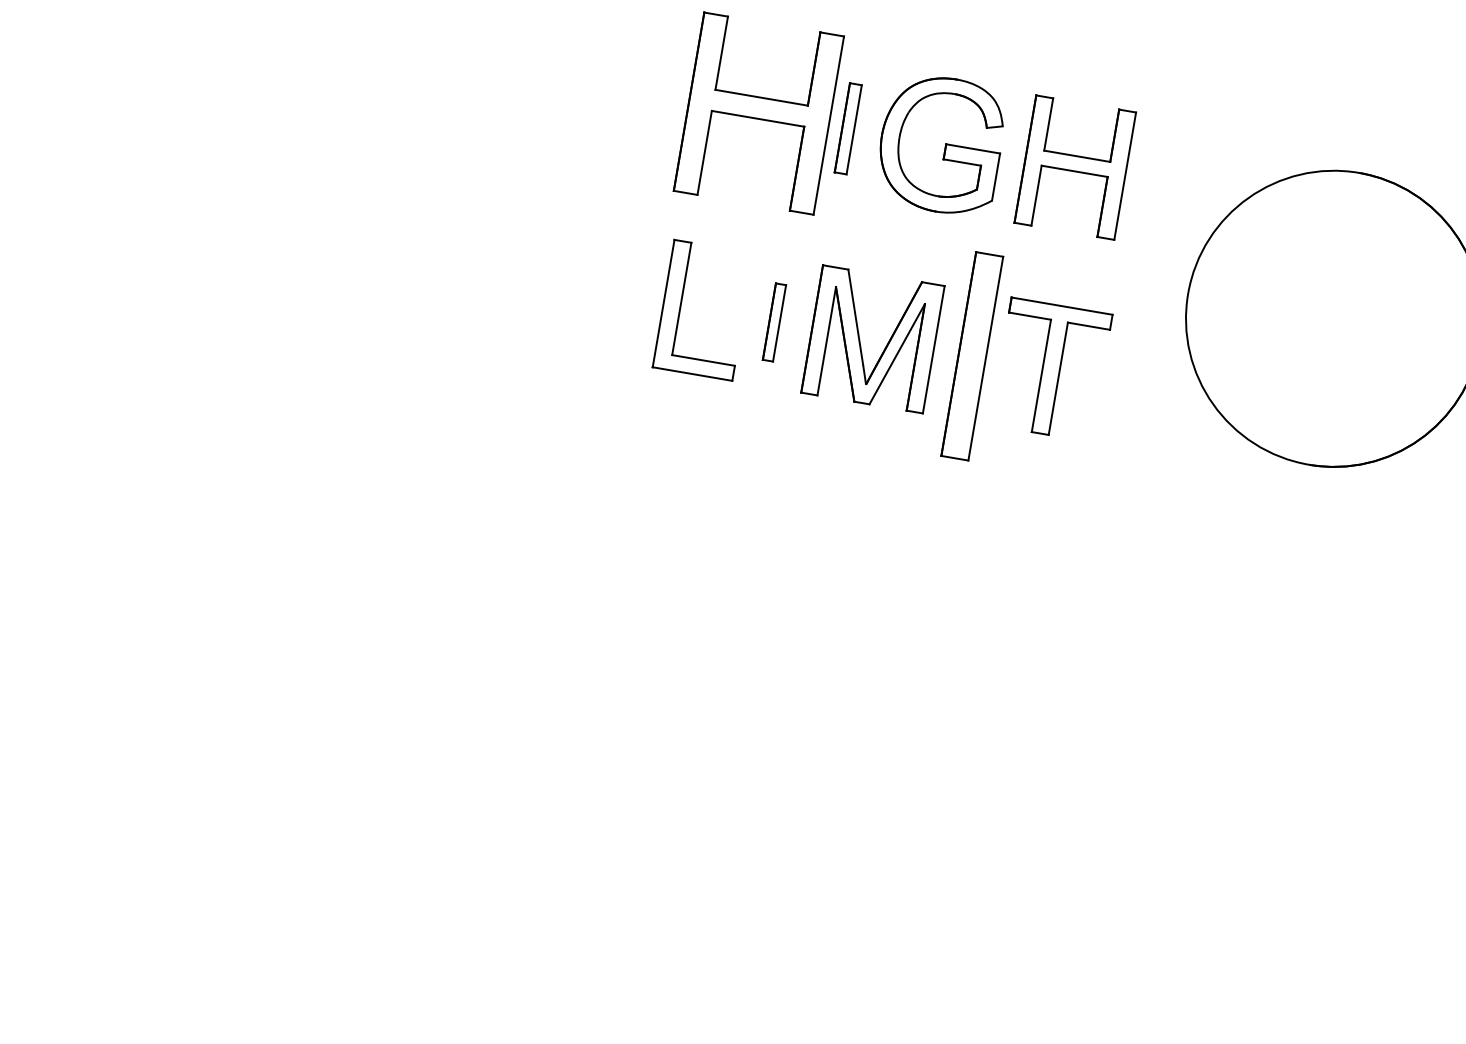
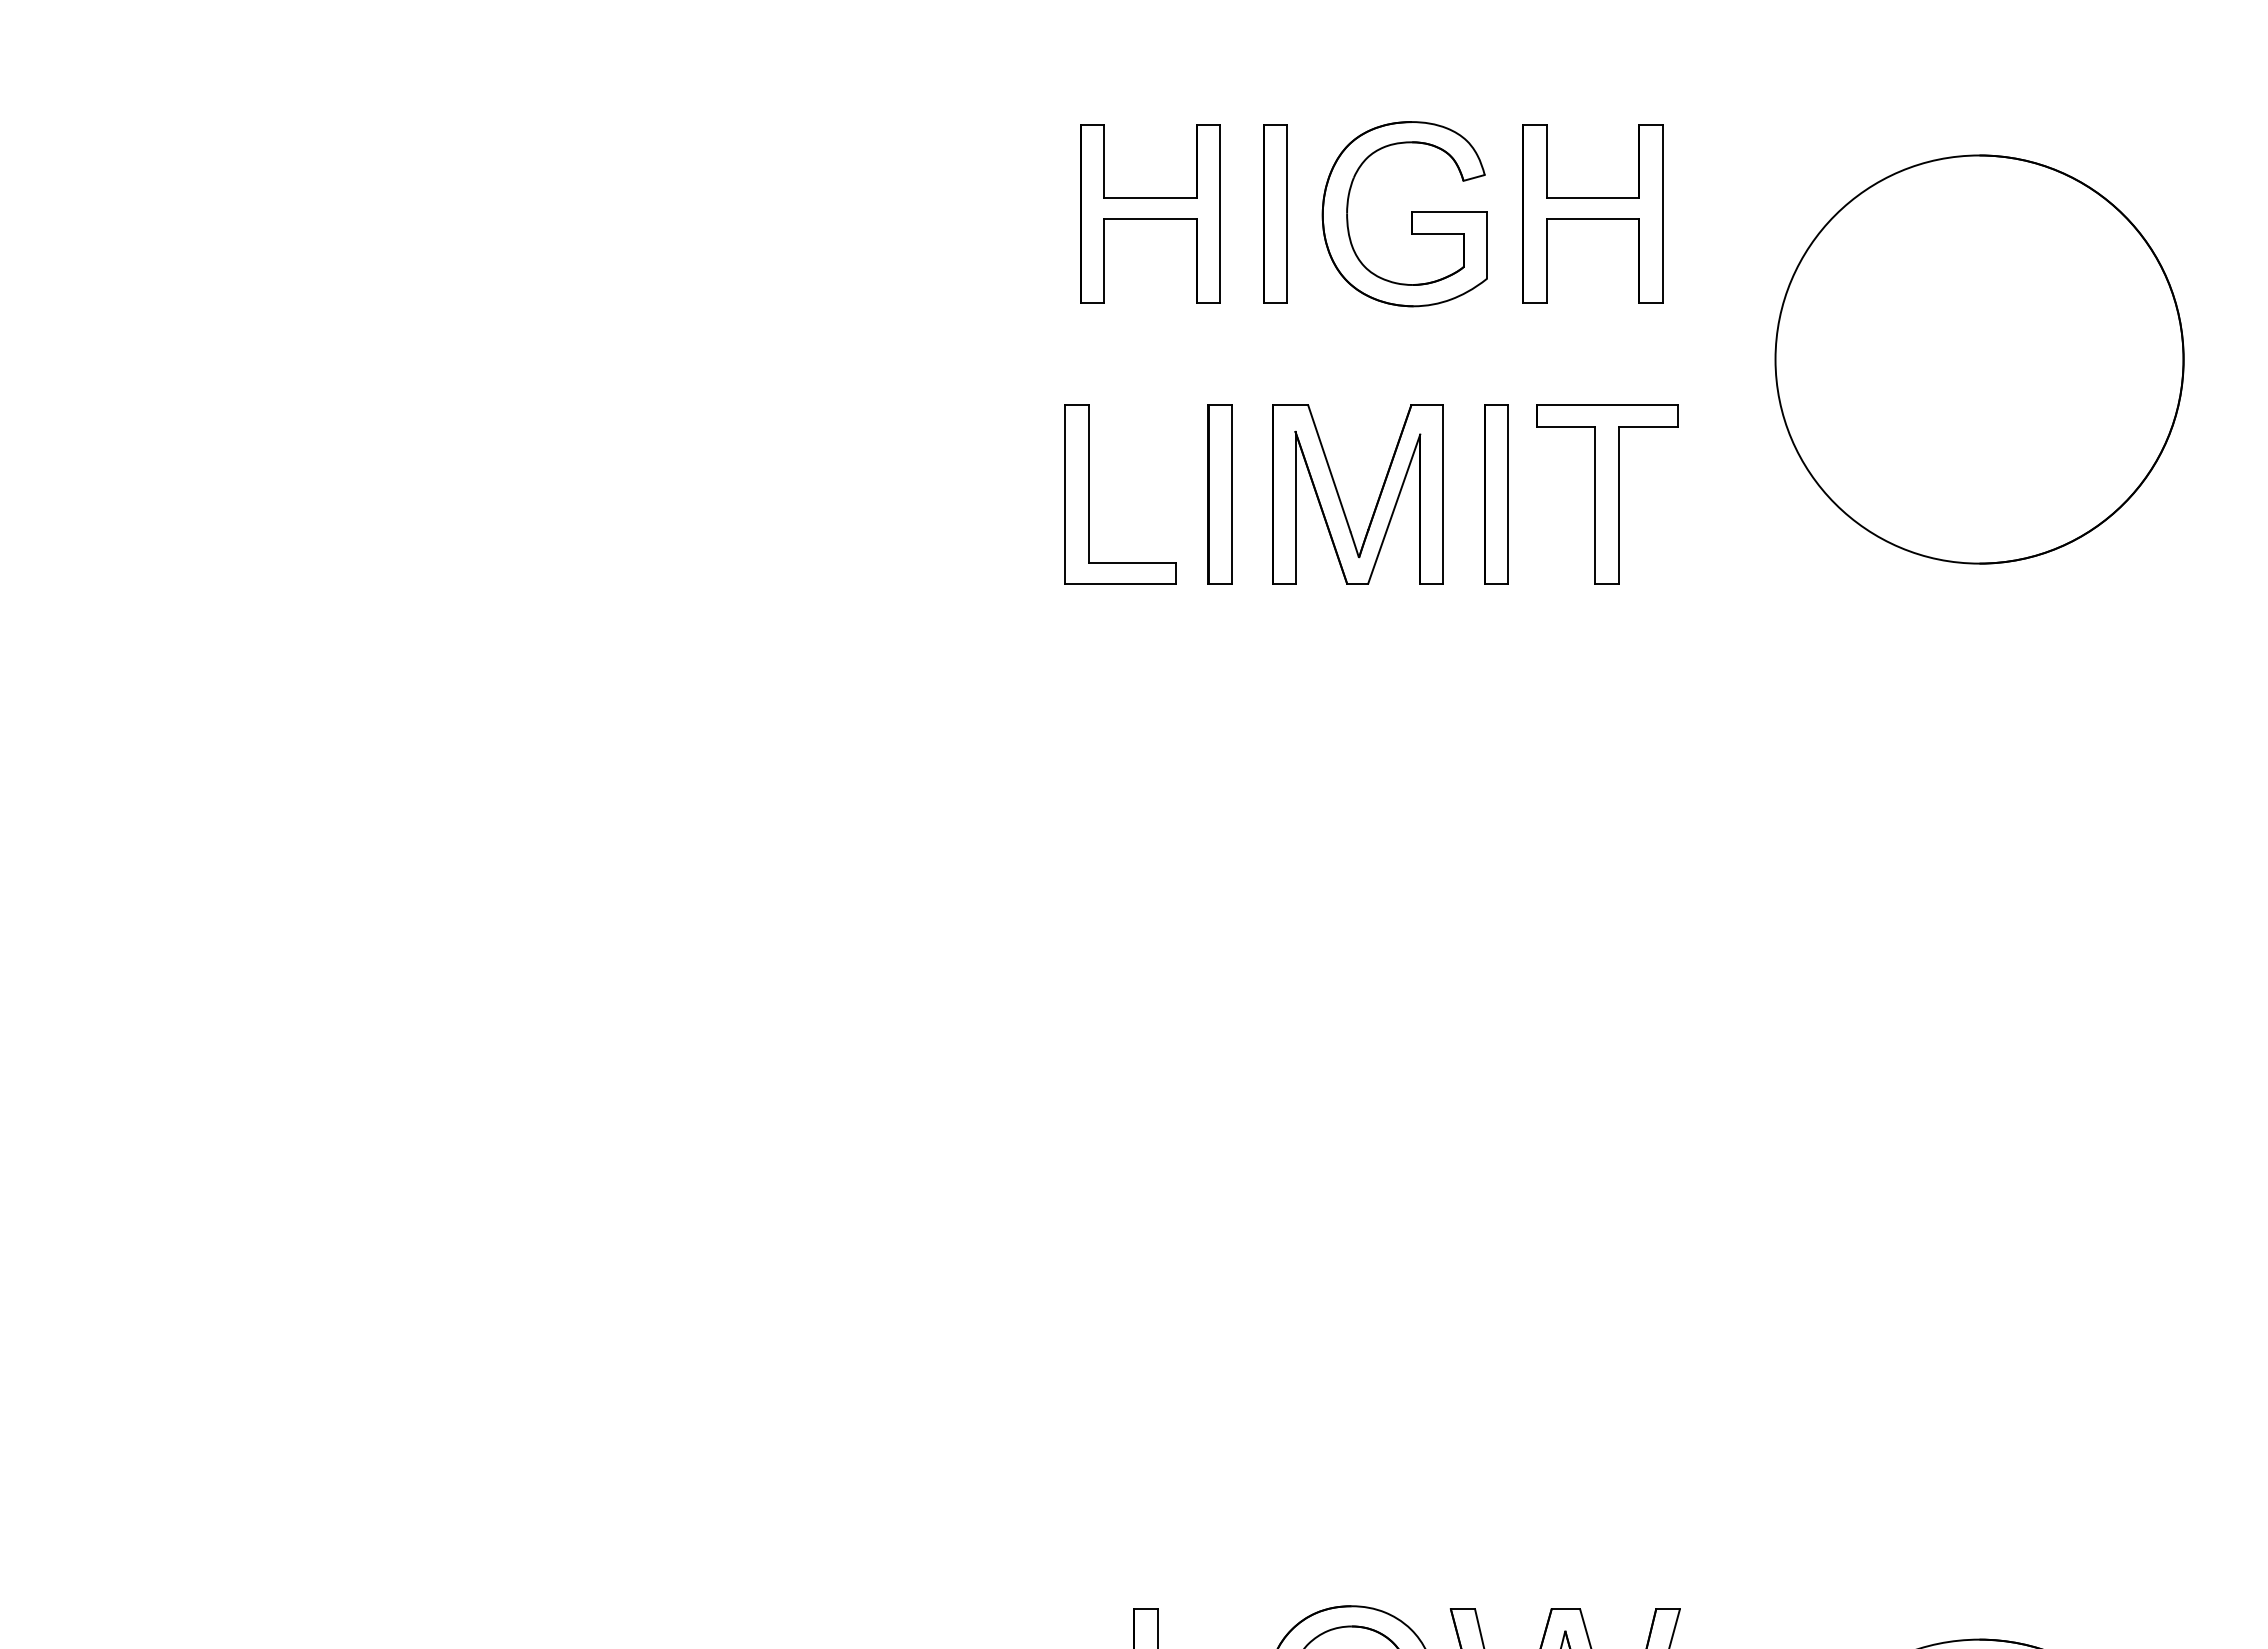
part: (759, 113) -> (1150, 213), size x0.71
part: (848, 128) -> (1275, 213), size x1.43
part: (774, 322) -> (1219, 494), size x1.67
part: (972, 356) -> (1496, 494), size x0.62

